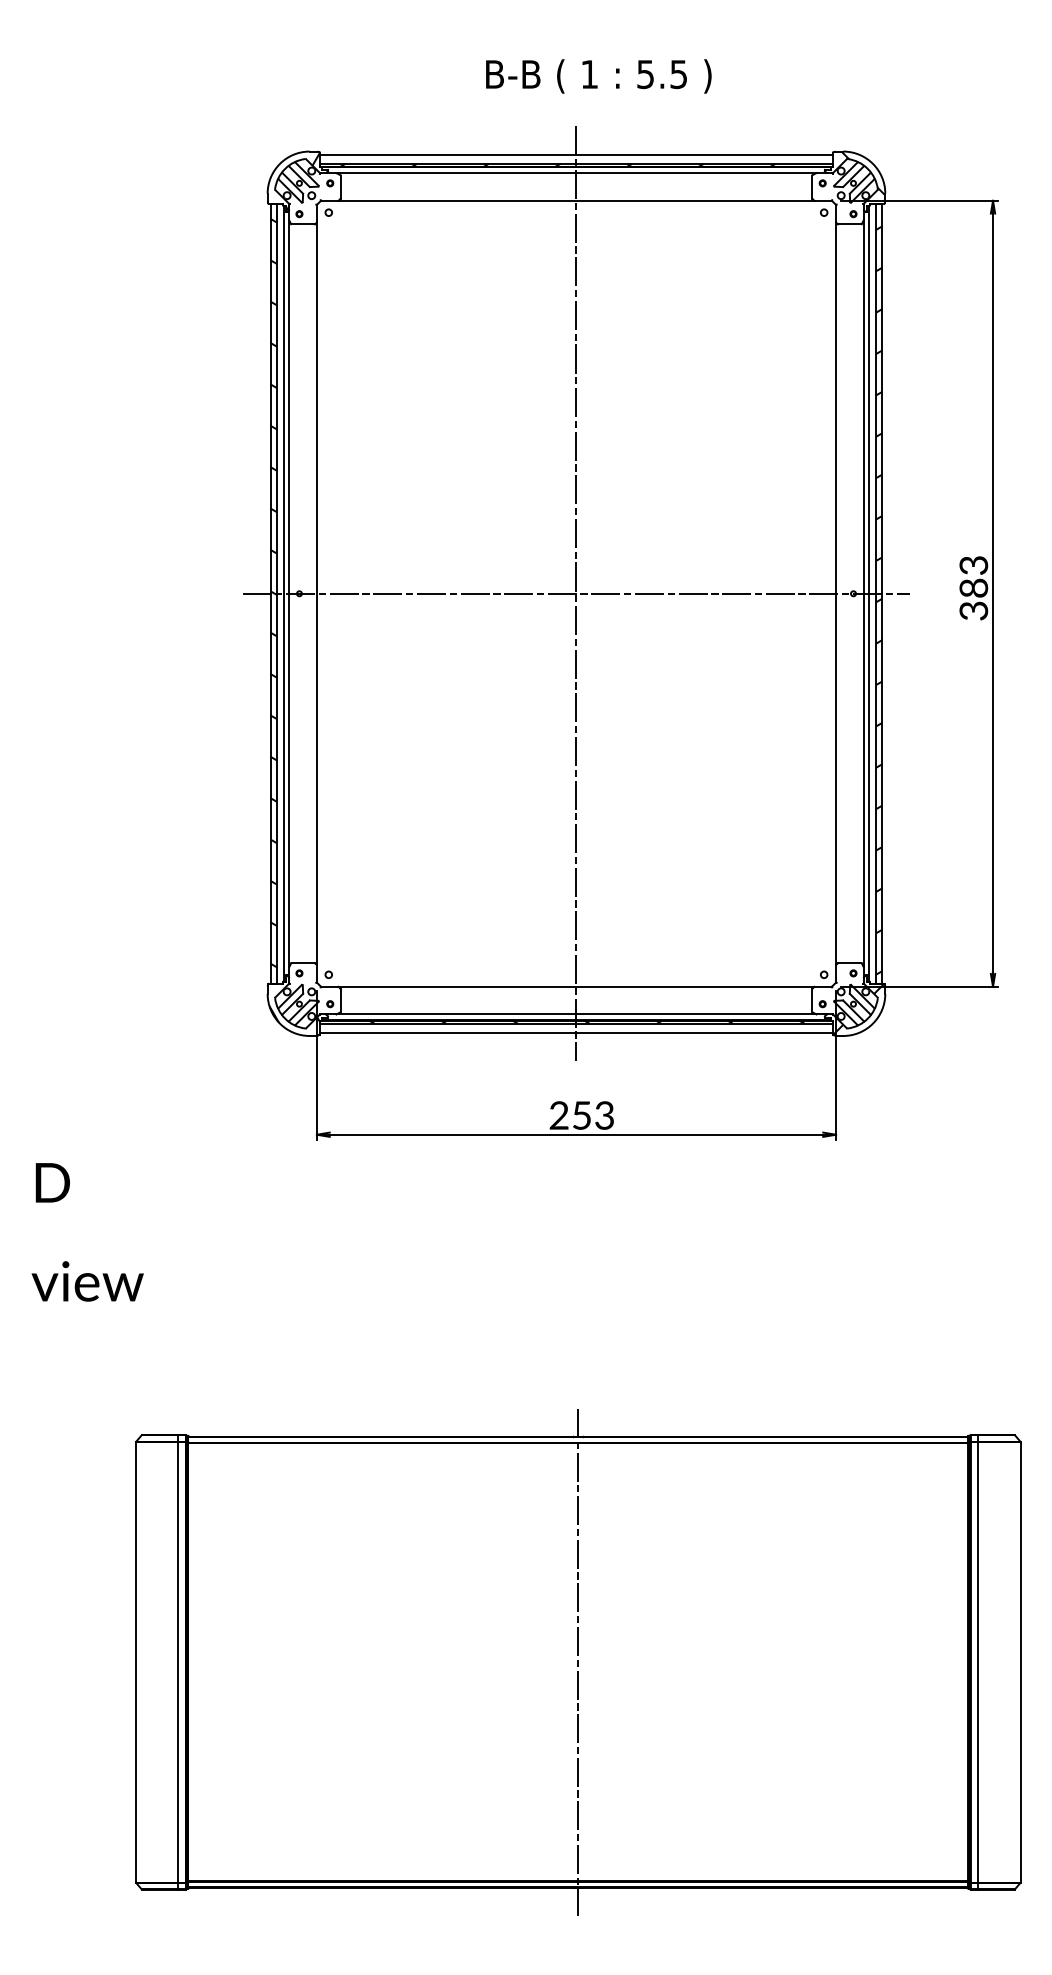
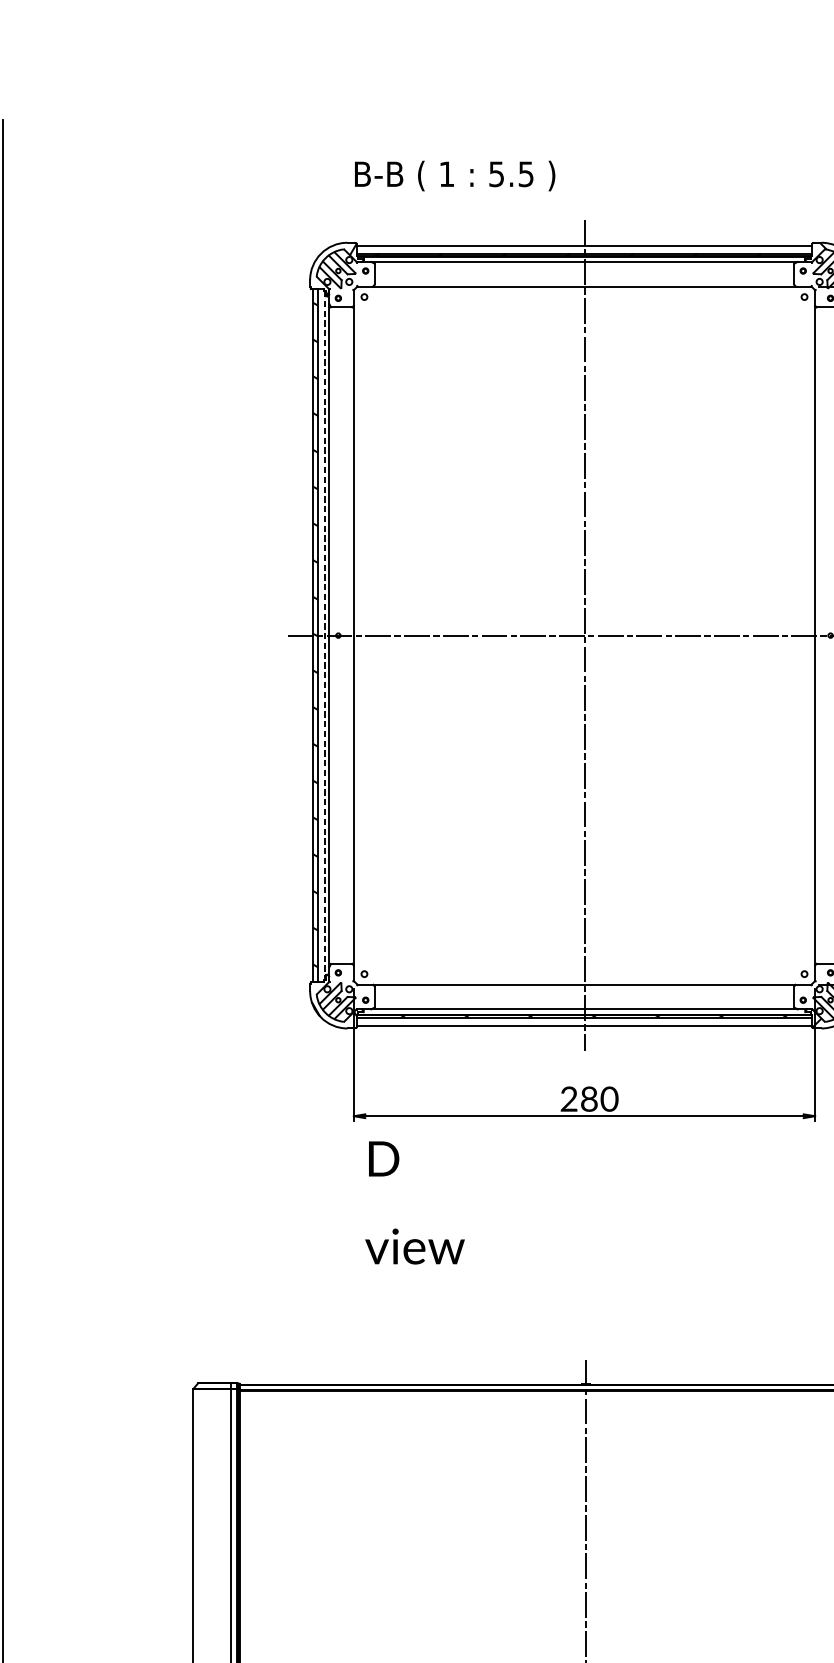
text: (598, 76) -> (454, 176), moved
line: (284, 593) -> (325, 635), solid -> dashed
text: (593, 1115) -> (599, 1099), 253 -> 280
text: (87, 1232) -> (414, 1203), moved

